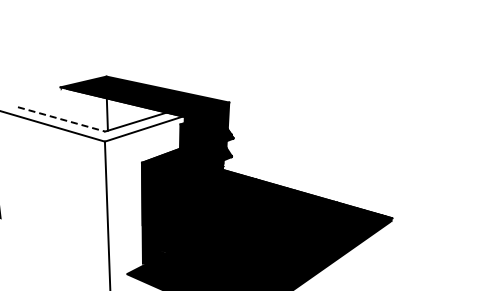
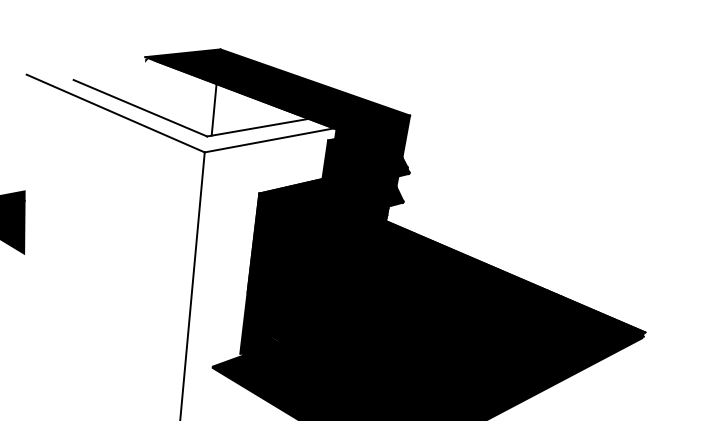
line: (62, 119) -> (141, 108), dashed -> solid

